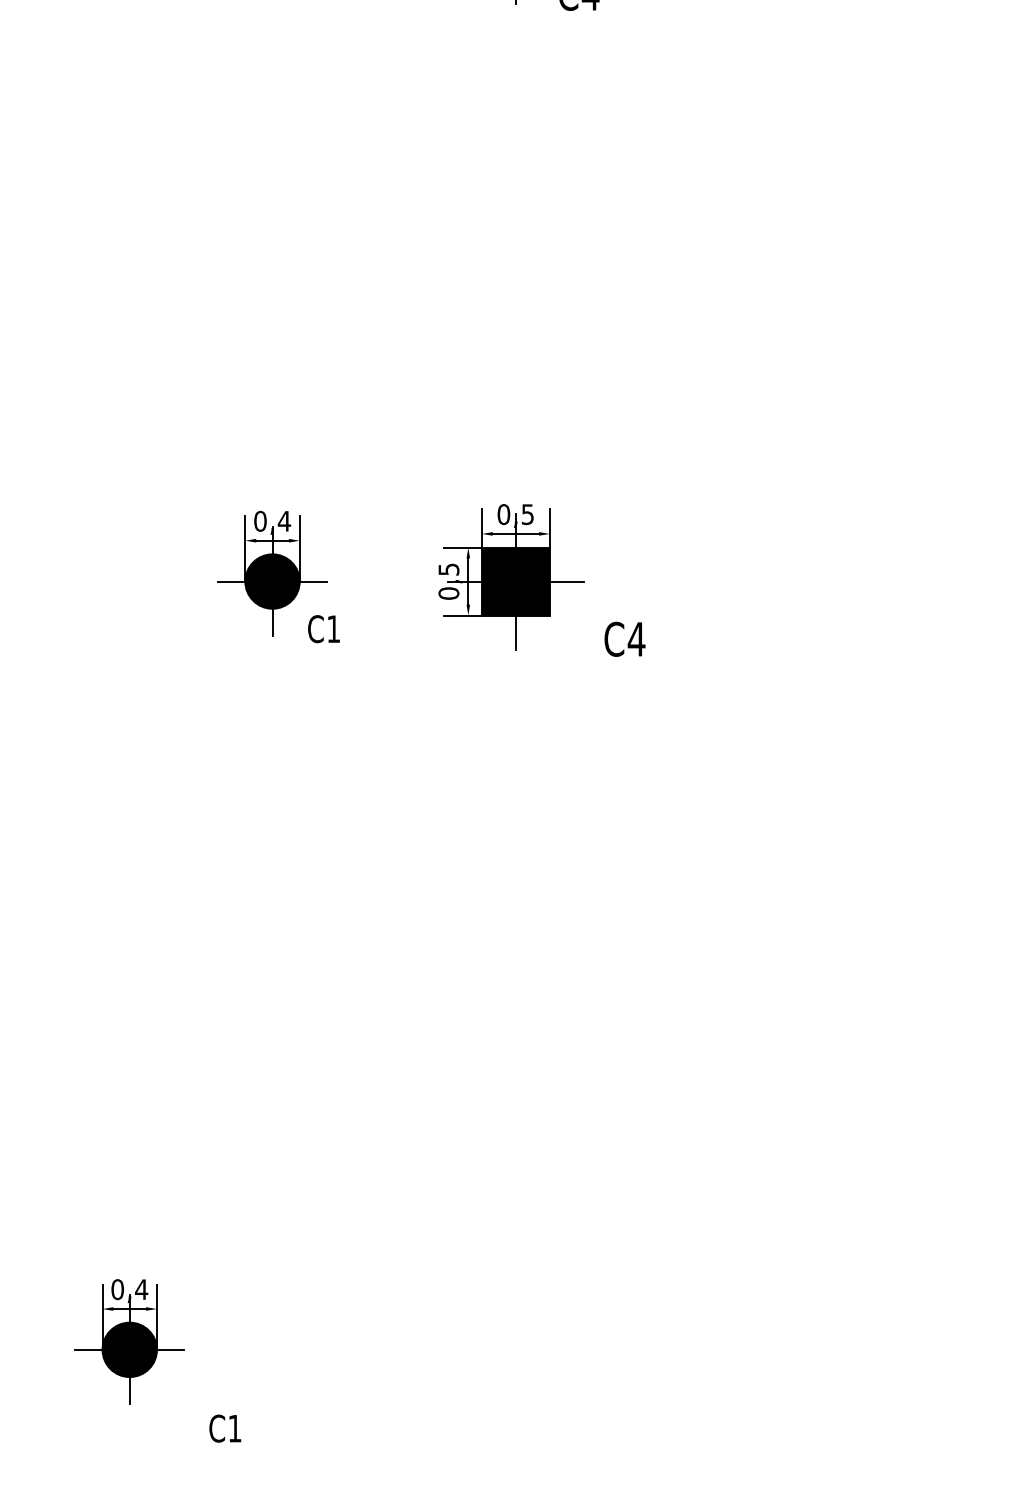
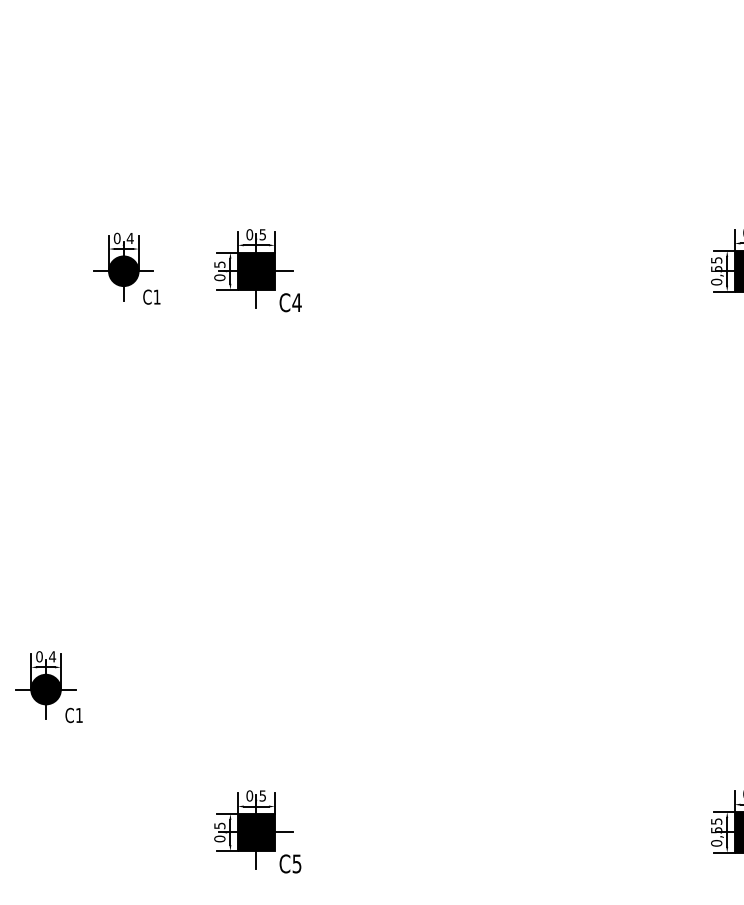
text: (624, 638) -> (290, 302), moved
text: (224, 1428) -> (73, 715), moved

